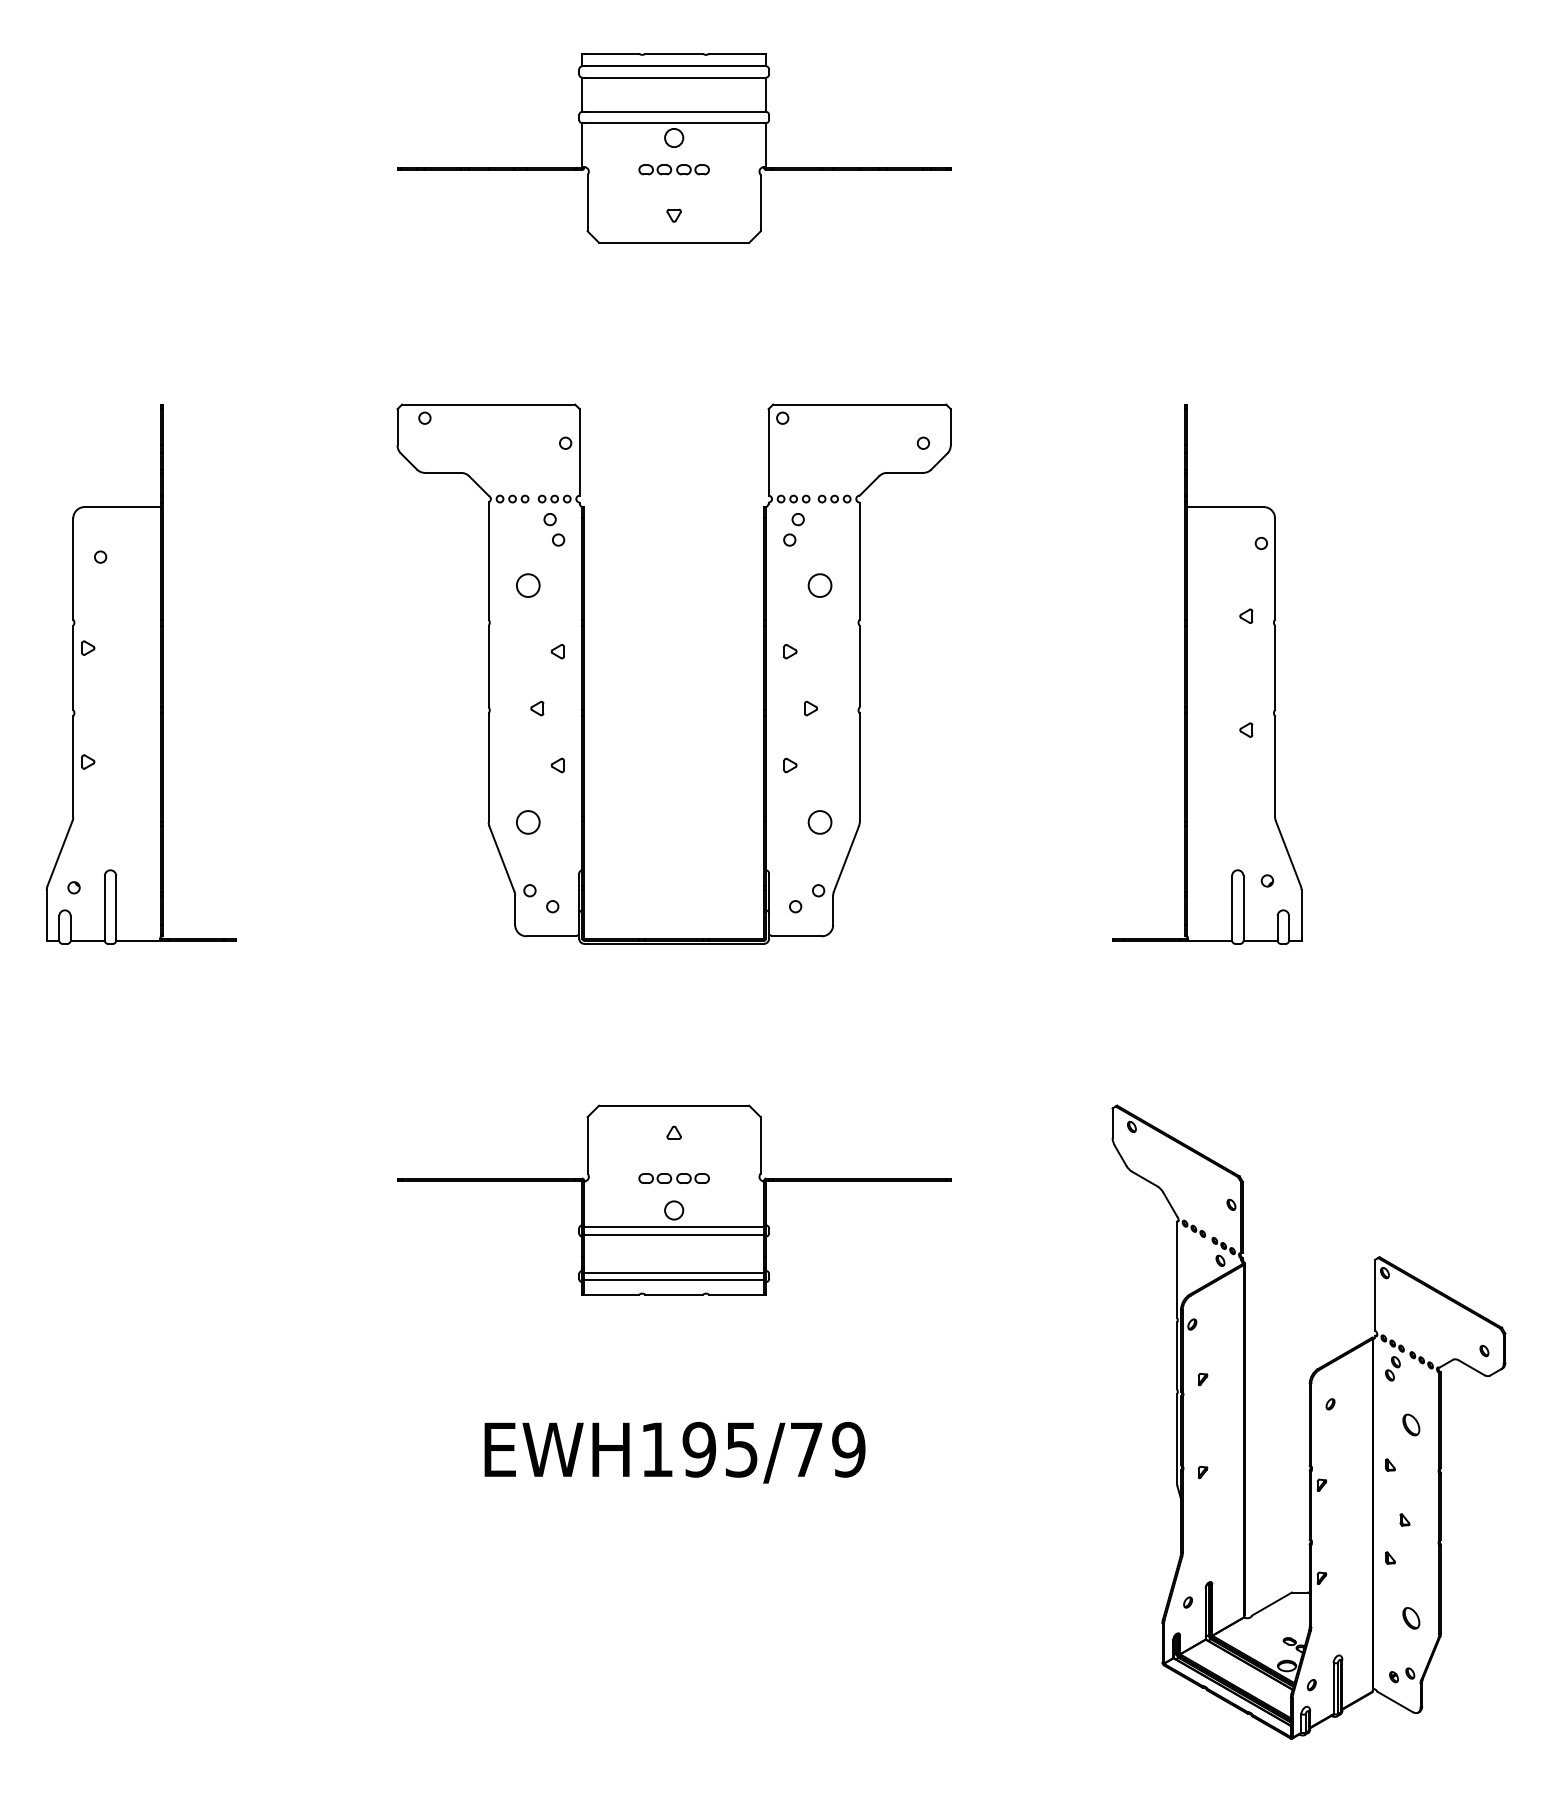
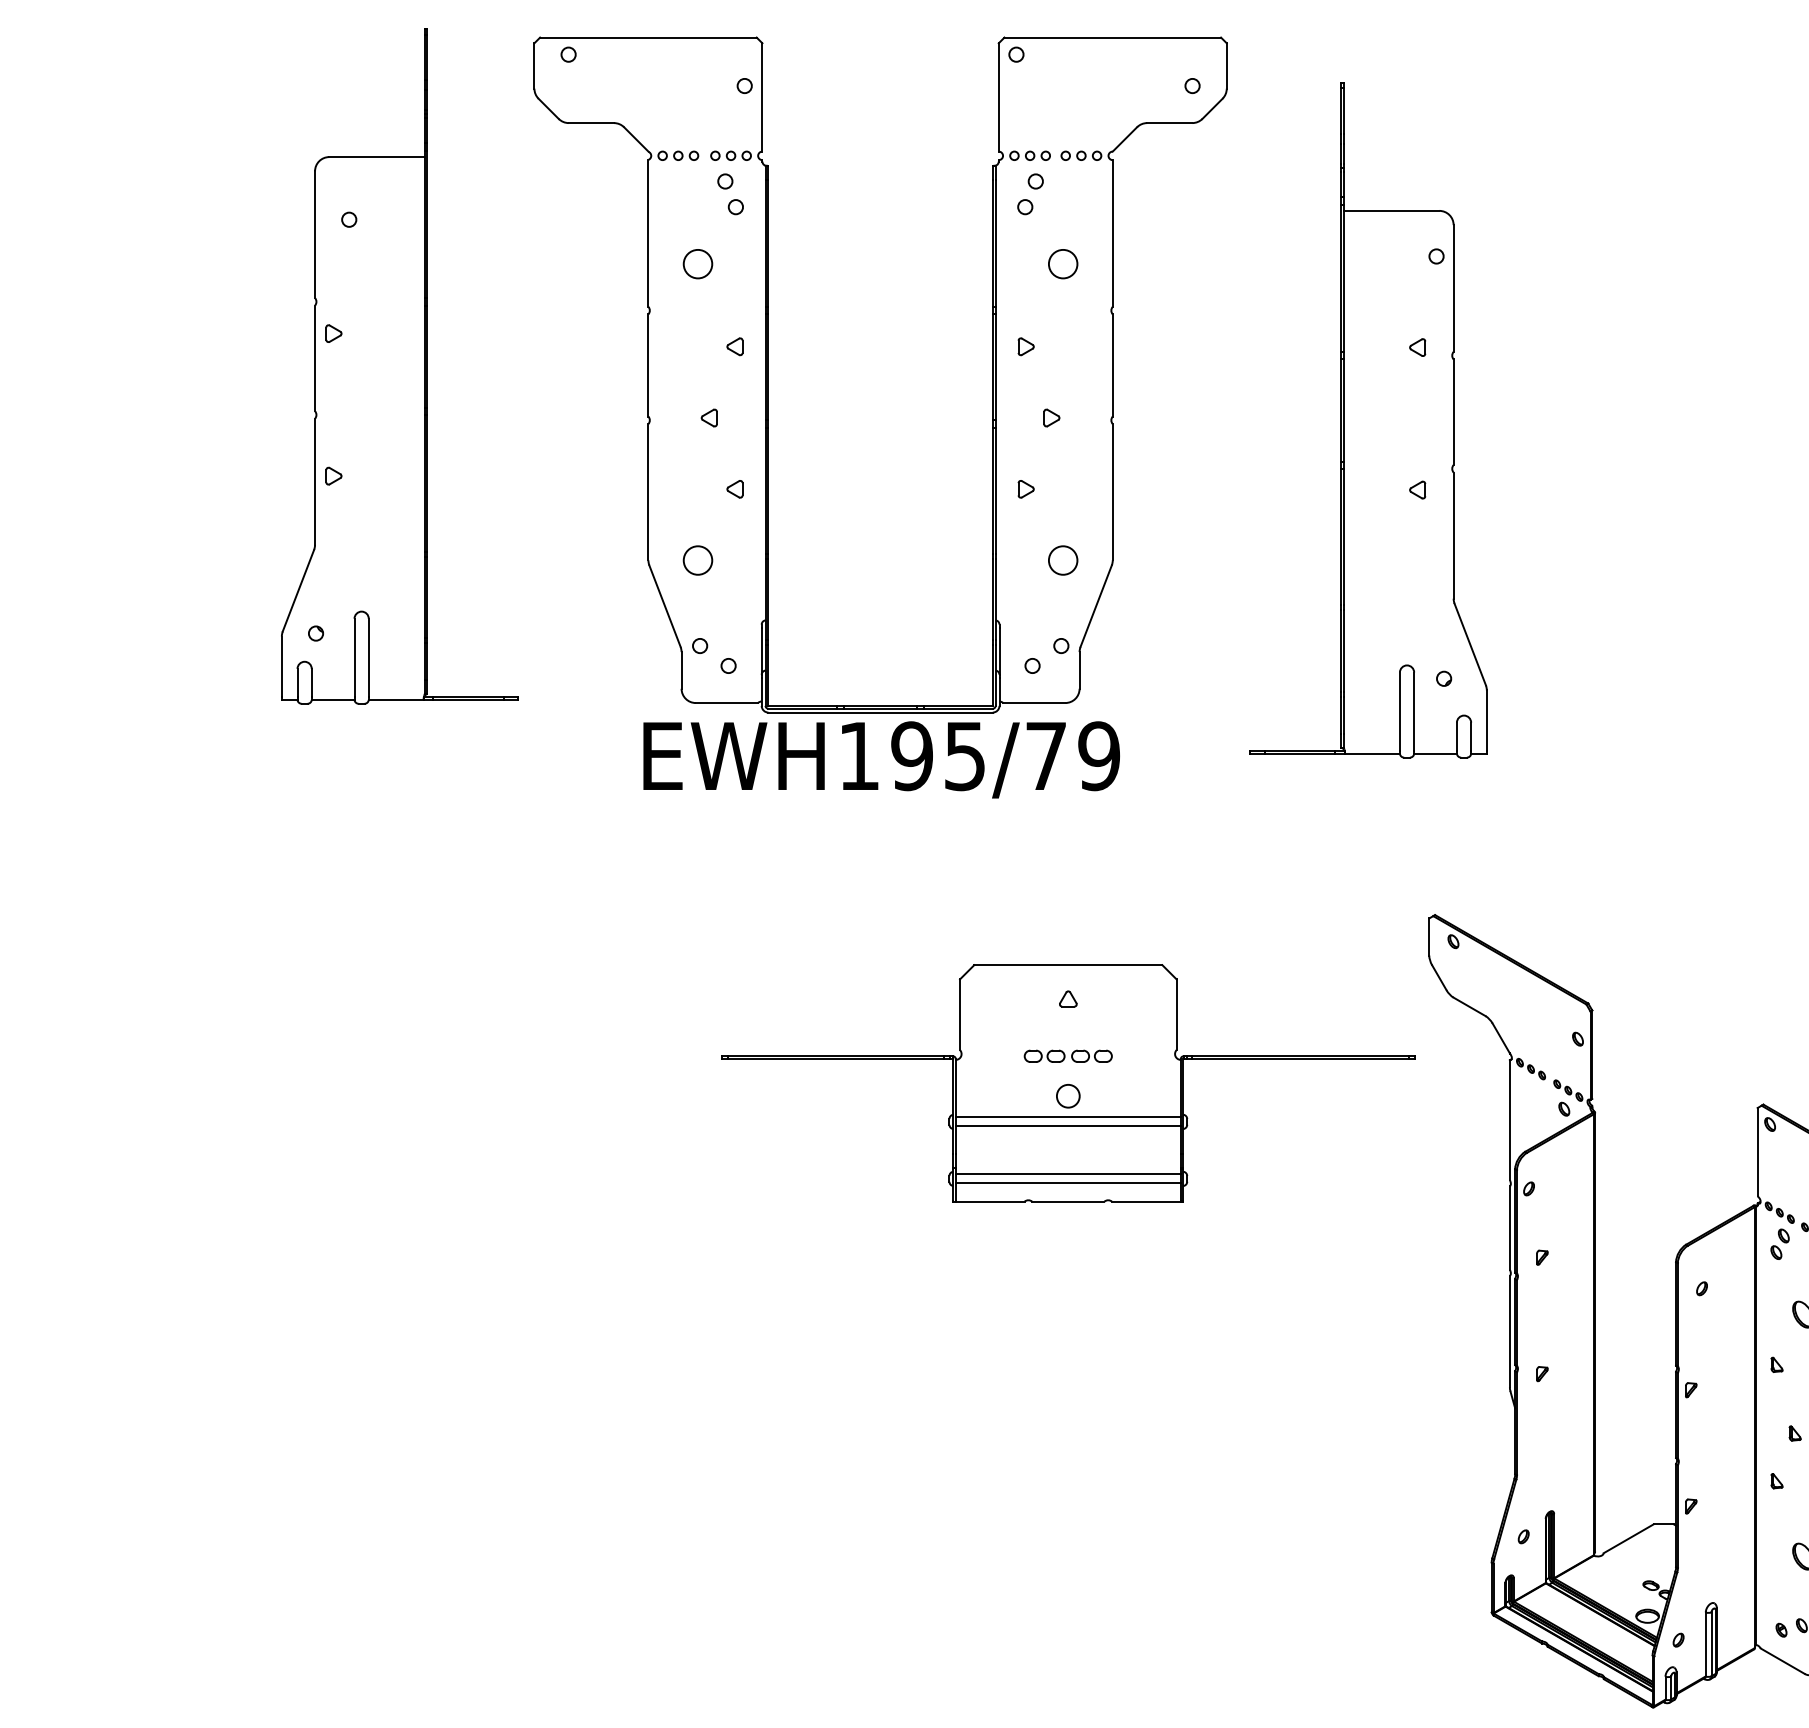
part: (140, 674) -> (399, 366), moved
part: (1207, 674) -> (1369, 420), moved
part: (674, 1199) -> (1068, 1082), moved
text: (674, 1452) -> (880, 759), moved

